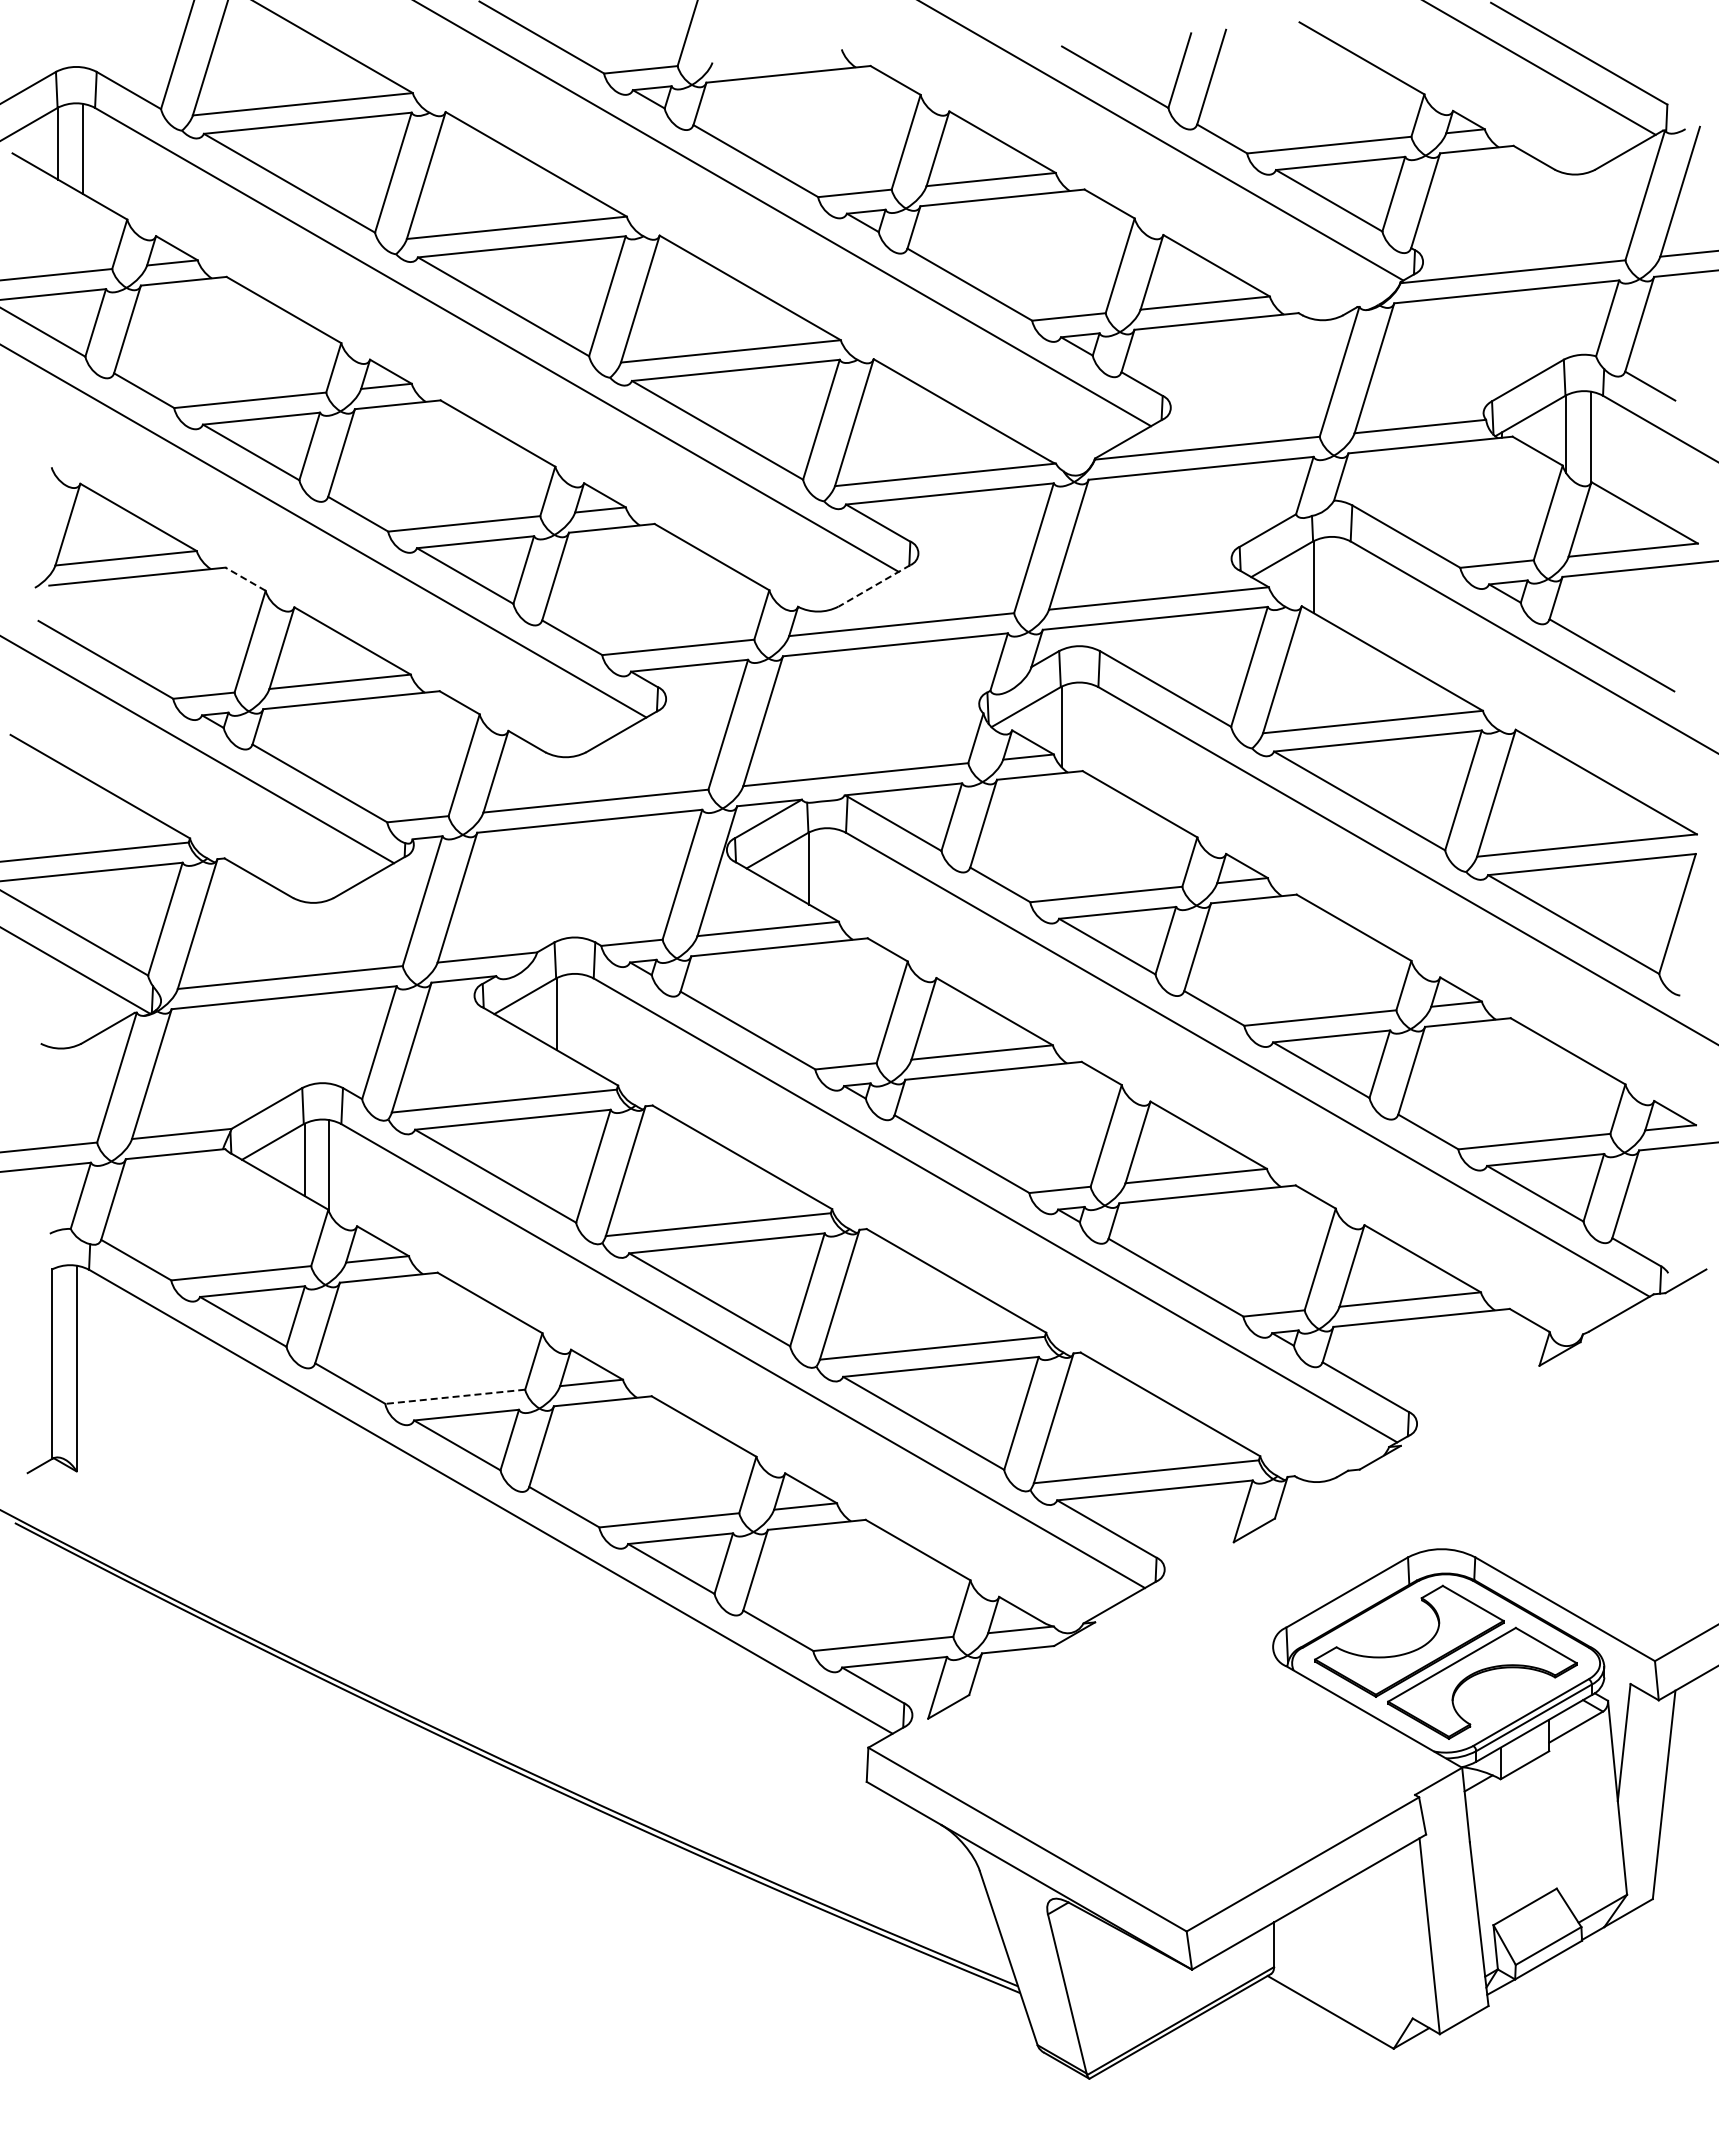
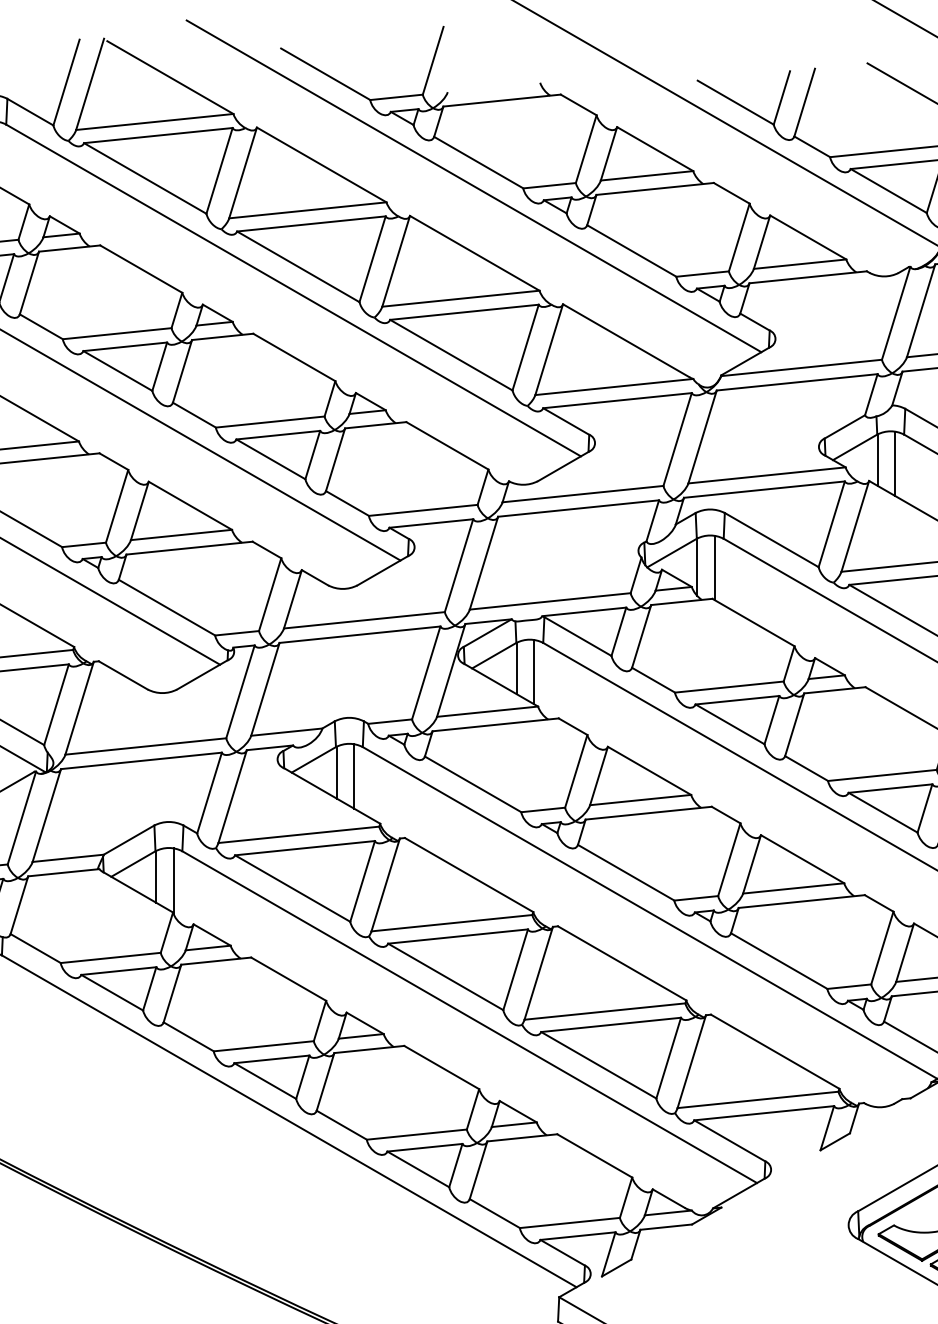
line: (245, 578) -> (113, 461), dashed -> solid
line: (1338, 582) -> (895, 463), added
line: (874, 586) -> (563, 466), dashed -> solid
line: (1086, 728) -> (715, 568), added
line: (833, 873) -> (534, 672), added
line: (581, 1019) -> (354, 776), added
line: (454, 1396) -> (263, 1046), dashed -> solid

